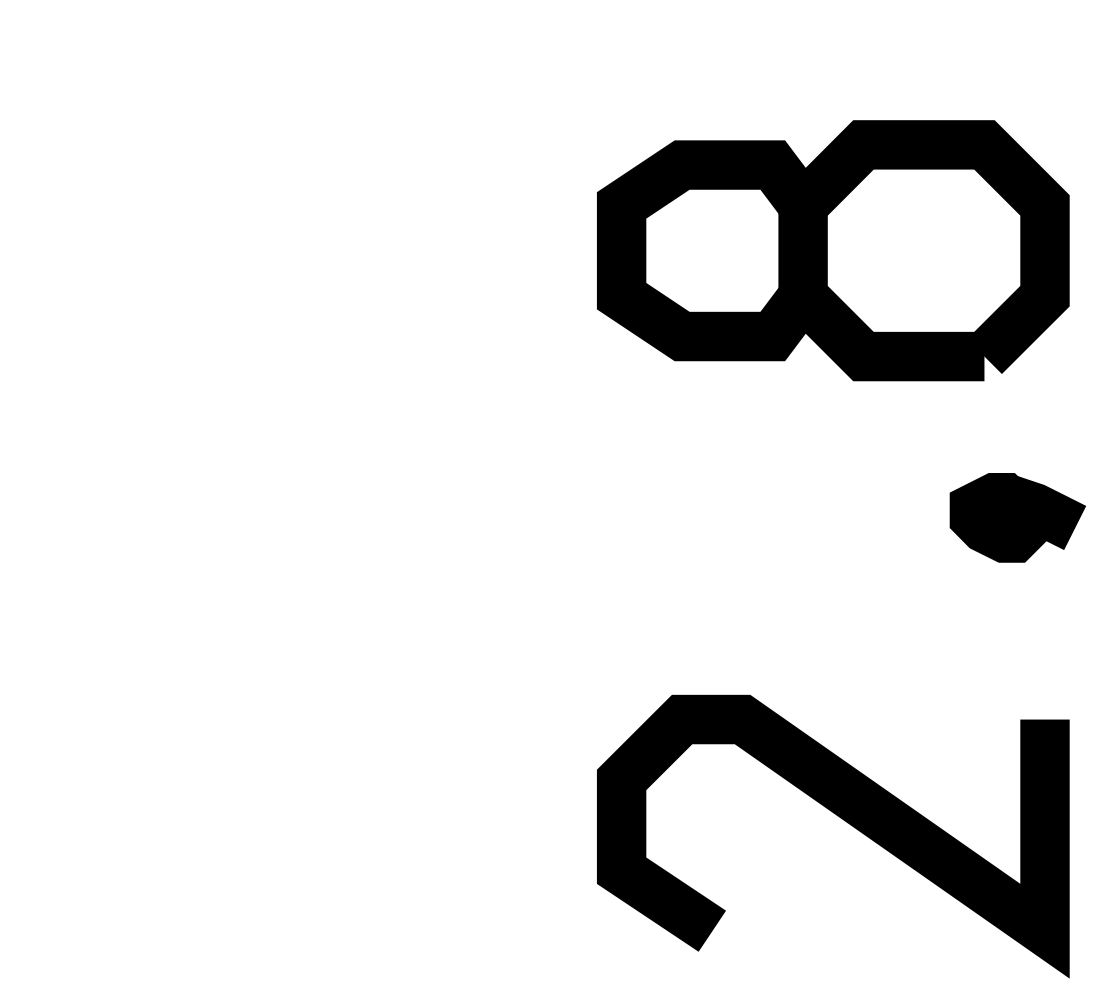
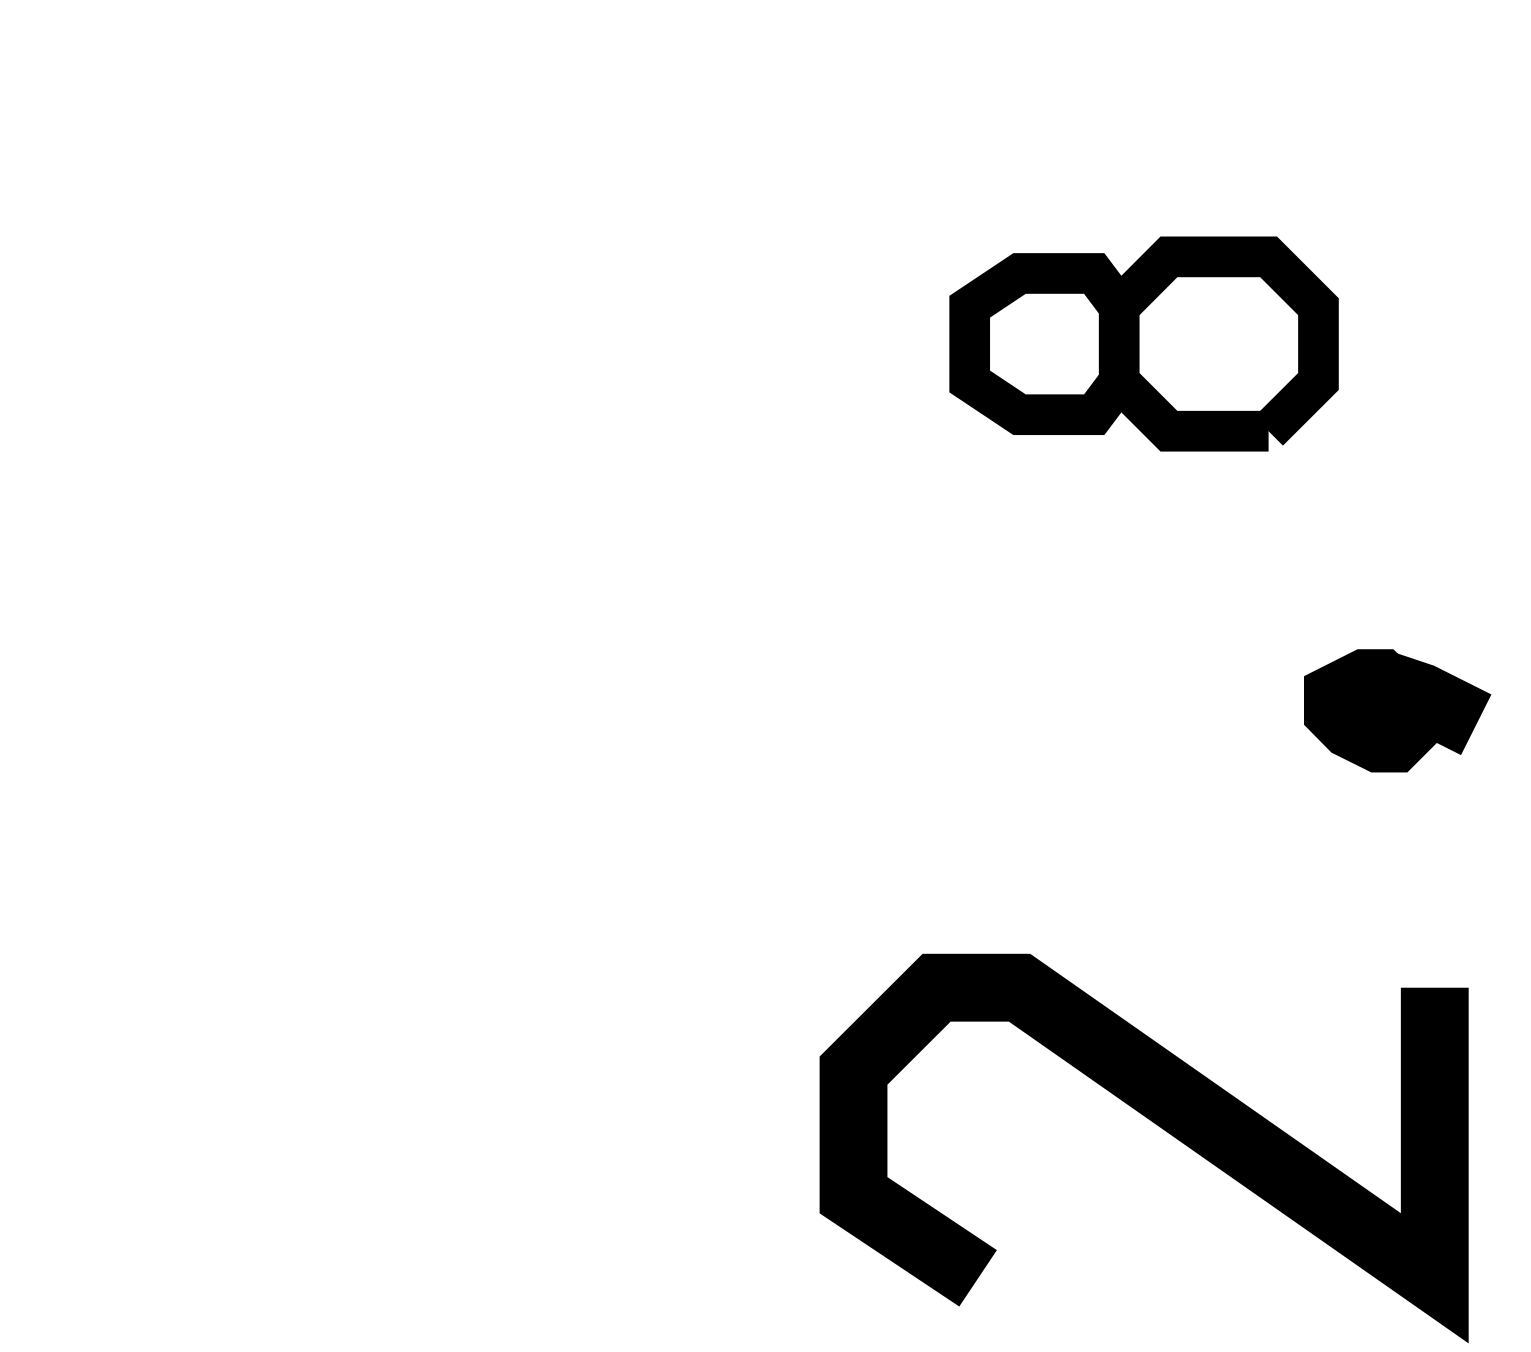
part: (832, 250) -> (1143, 343), size x0.6

